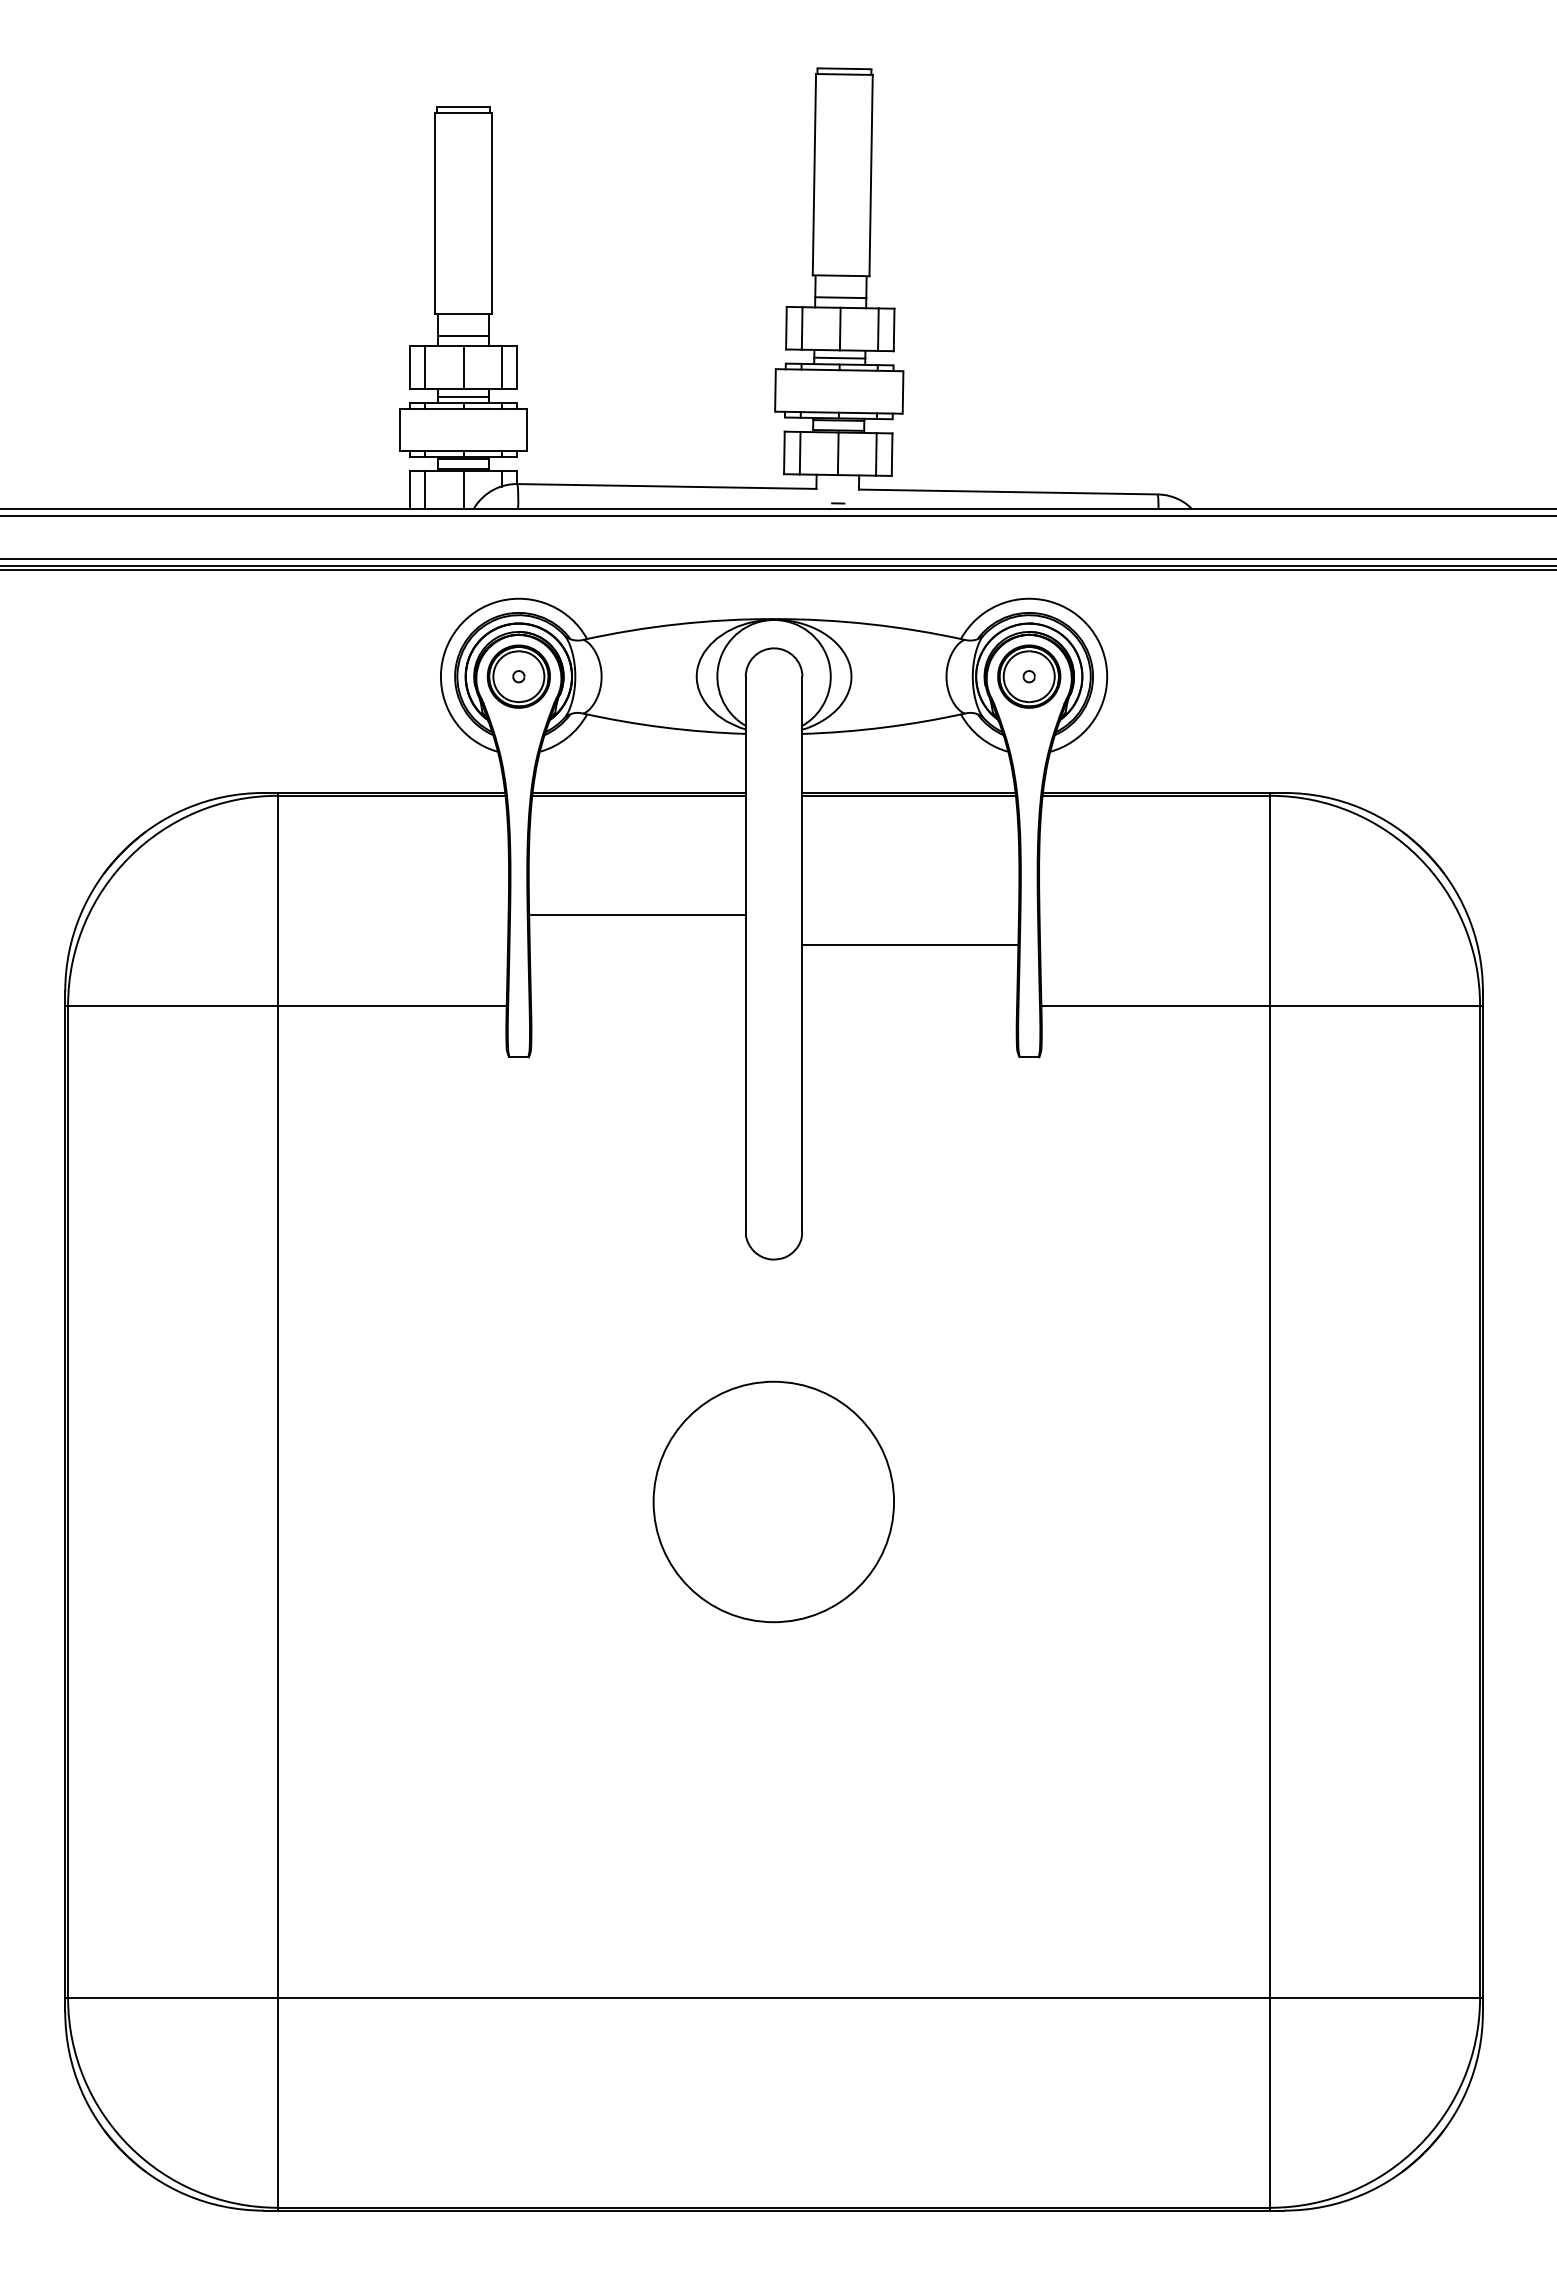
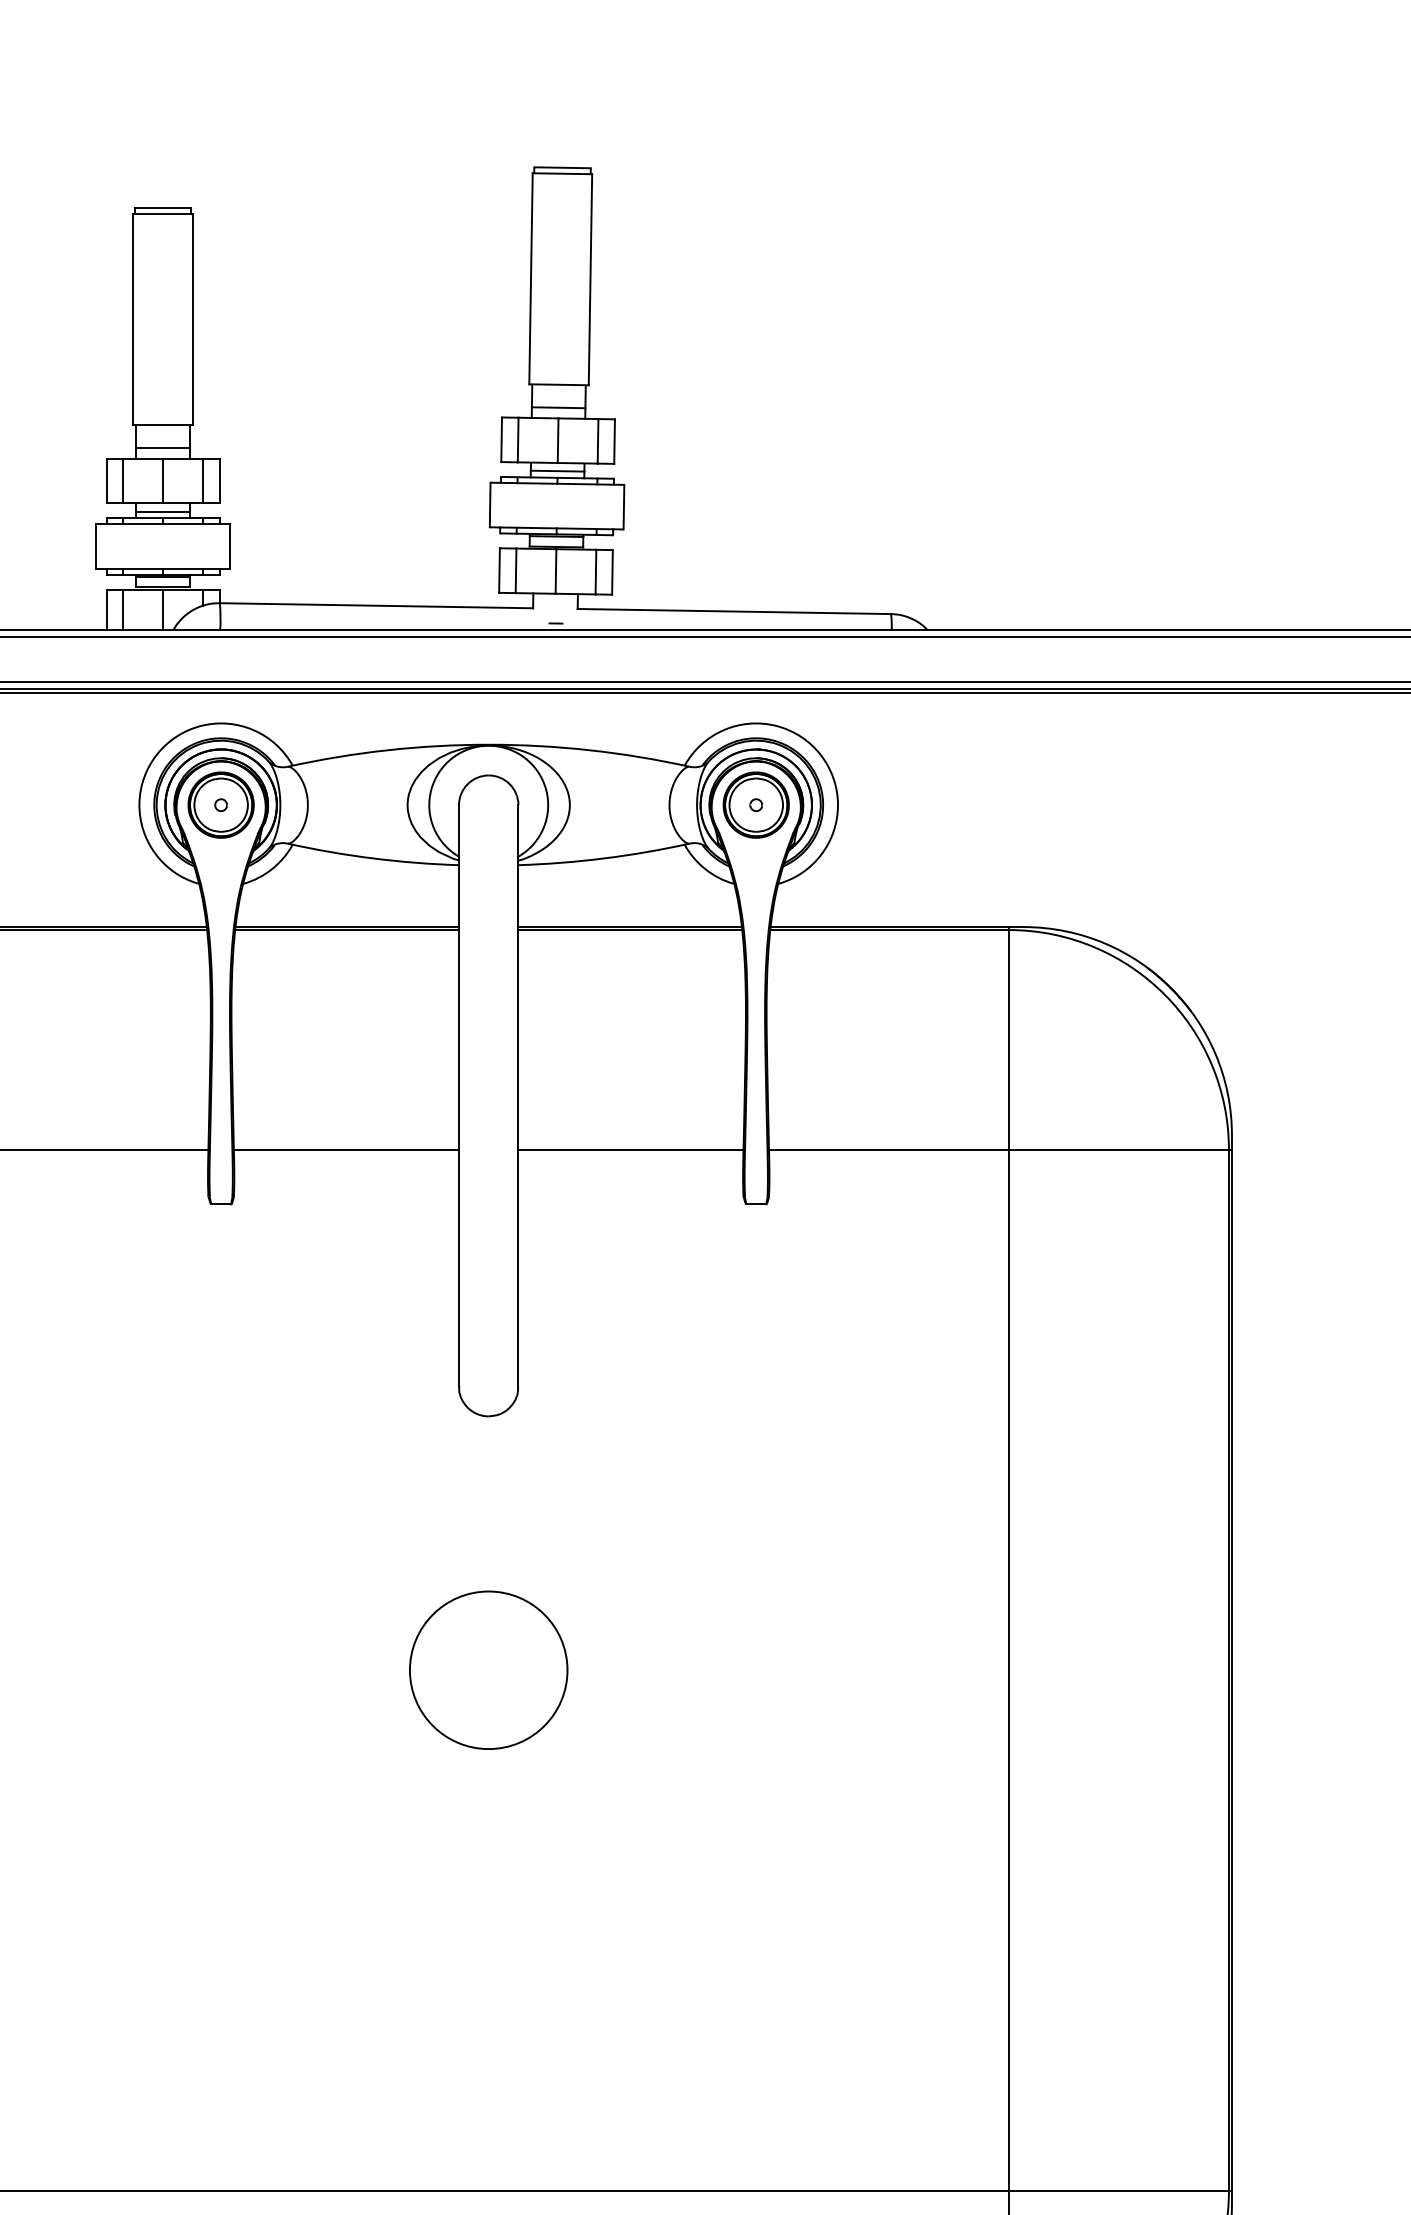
line: (638, 914) -> (346, 1149), moved
line: (909, 944) -> (630, 1149), moved
circle: (774, 1501) -> (489, 1669), size x0.62

